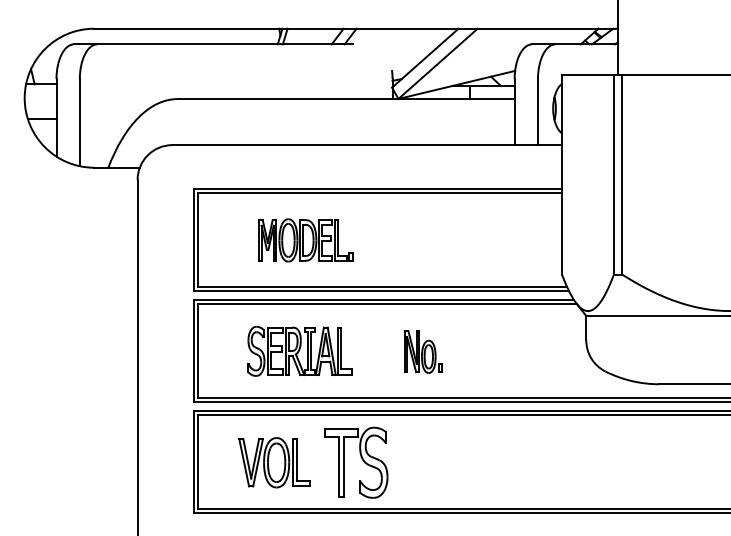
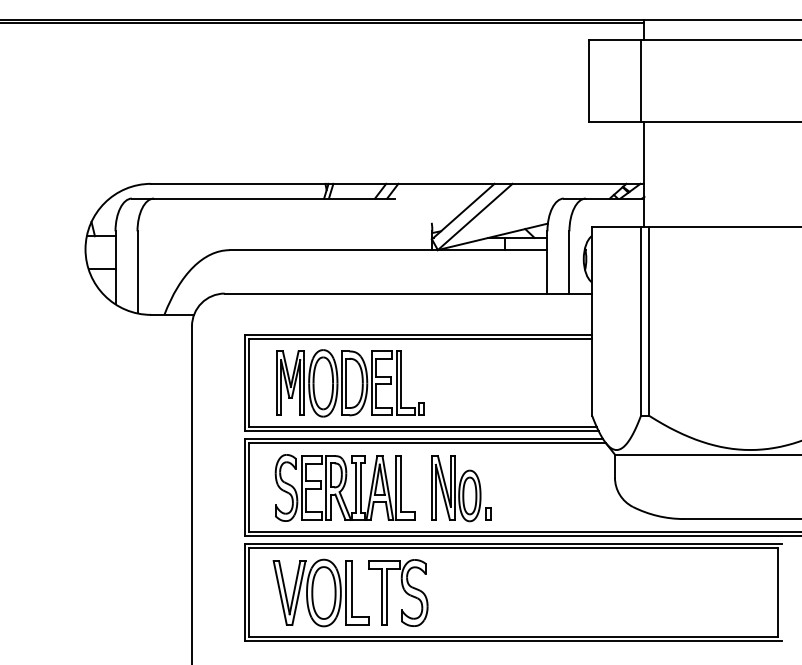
part: (305, 240) -> (350, 383), size x1.67
part: (299, 350) -> (344, 487), size x1.43
part: (423, 351) -> (461, 488), size x1.67
part: (273, 462) -> (320, 592), size x1.43

